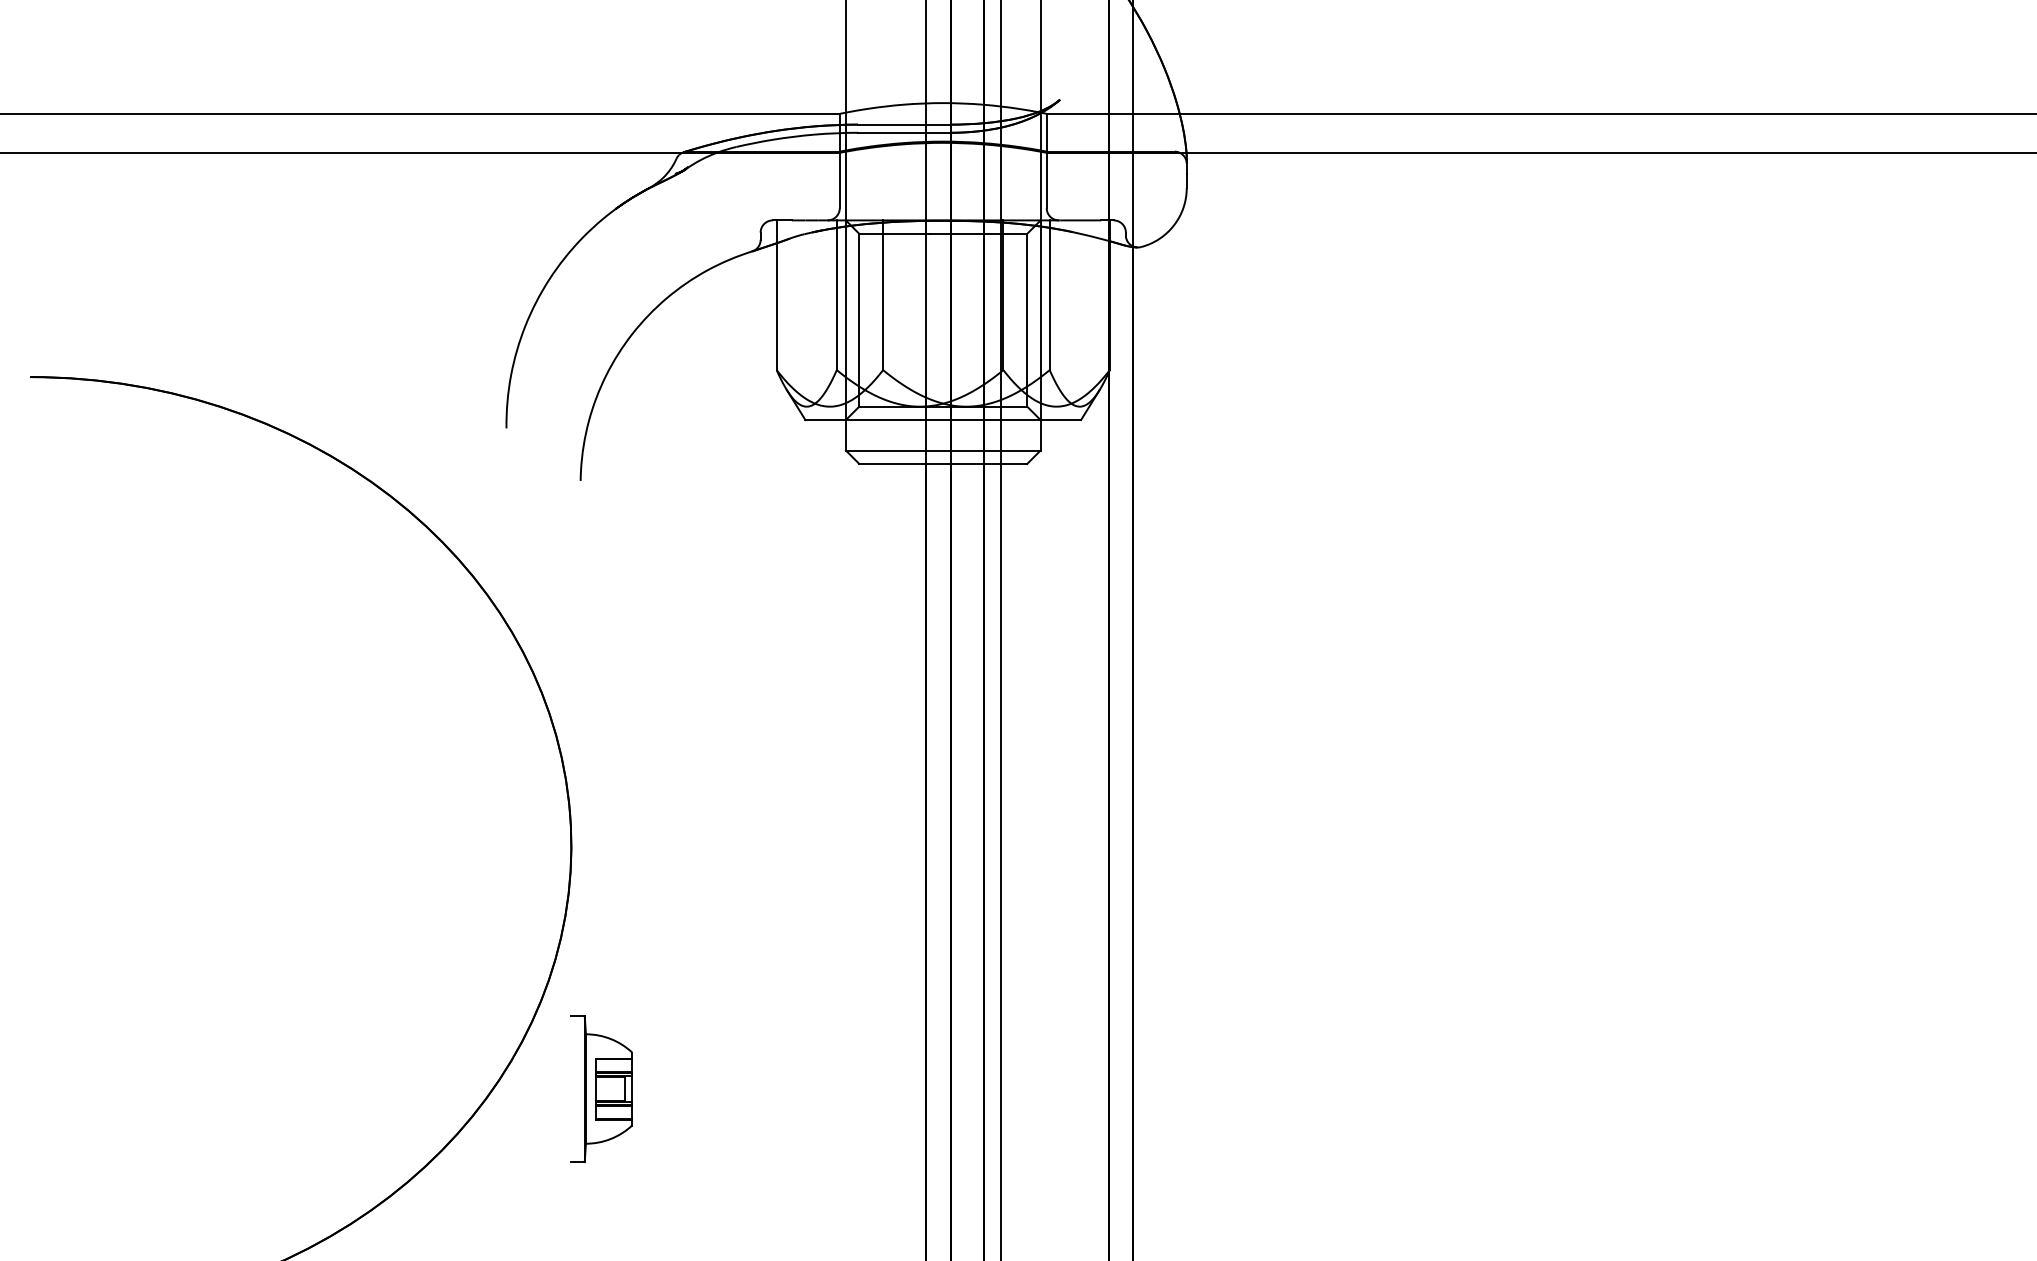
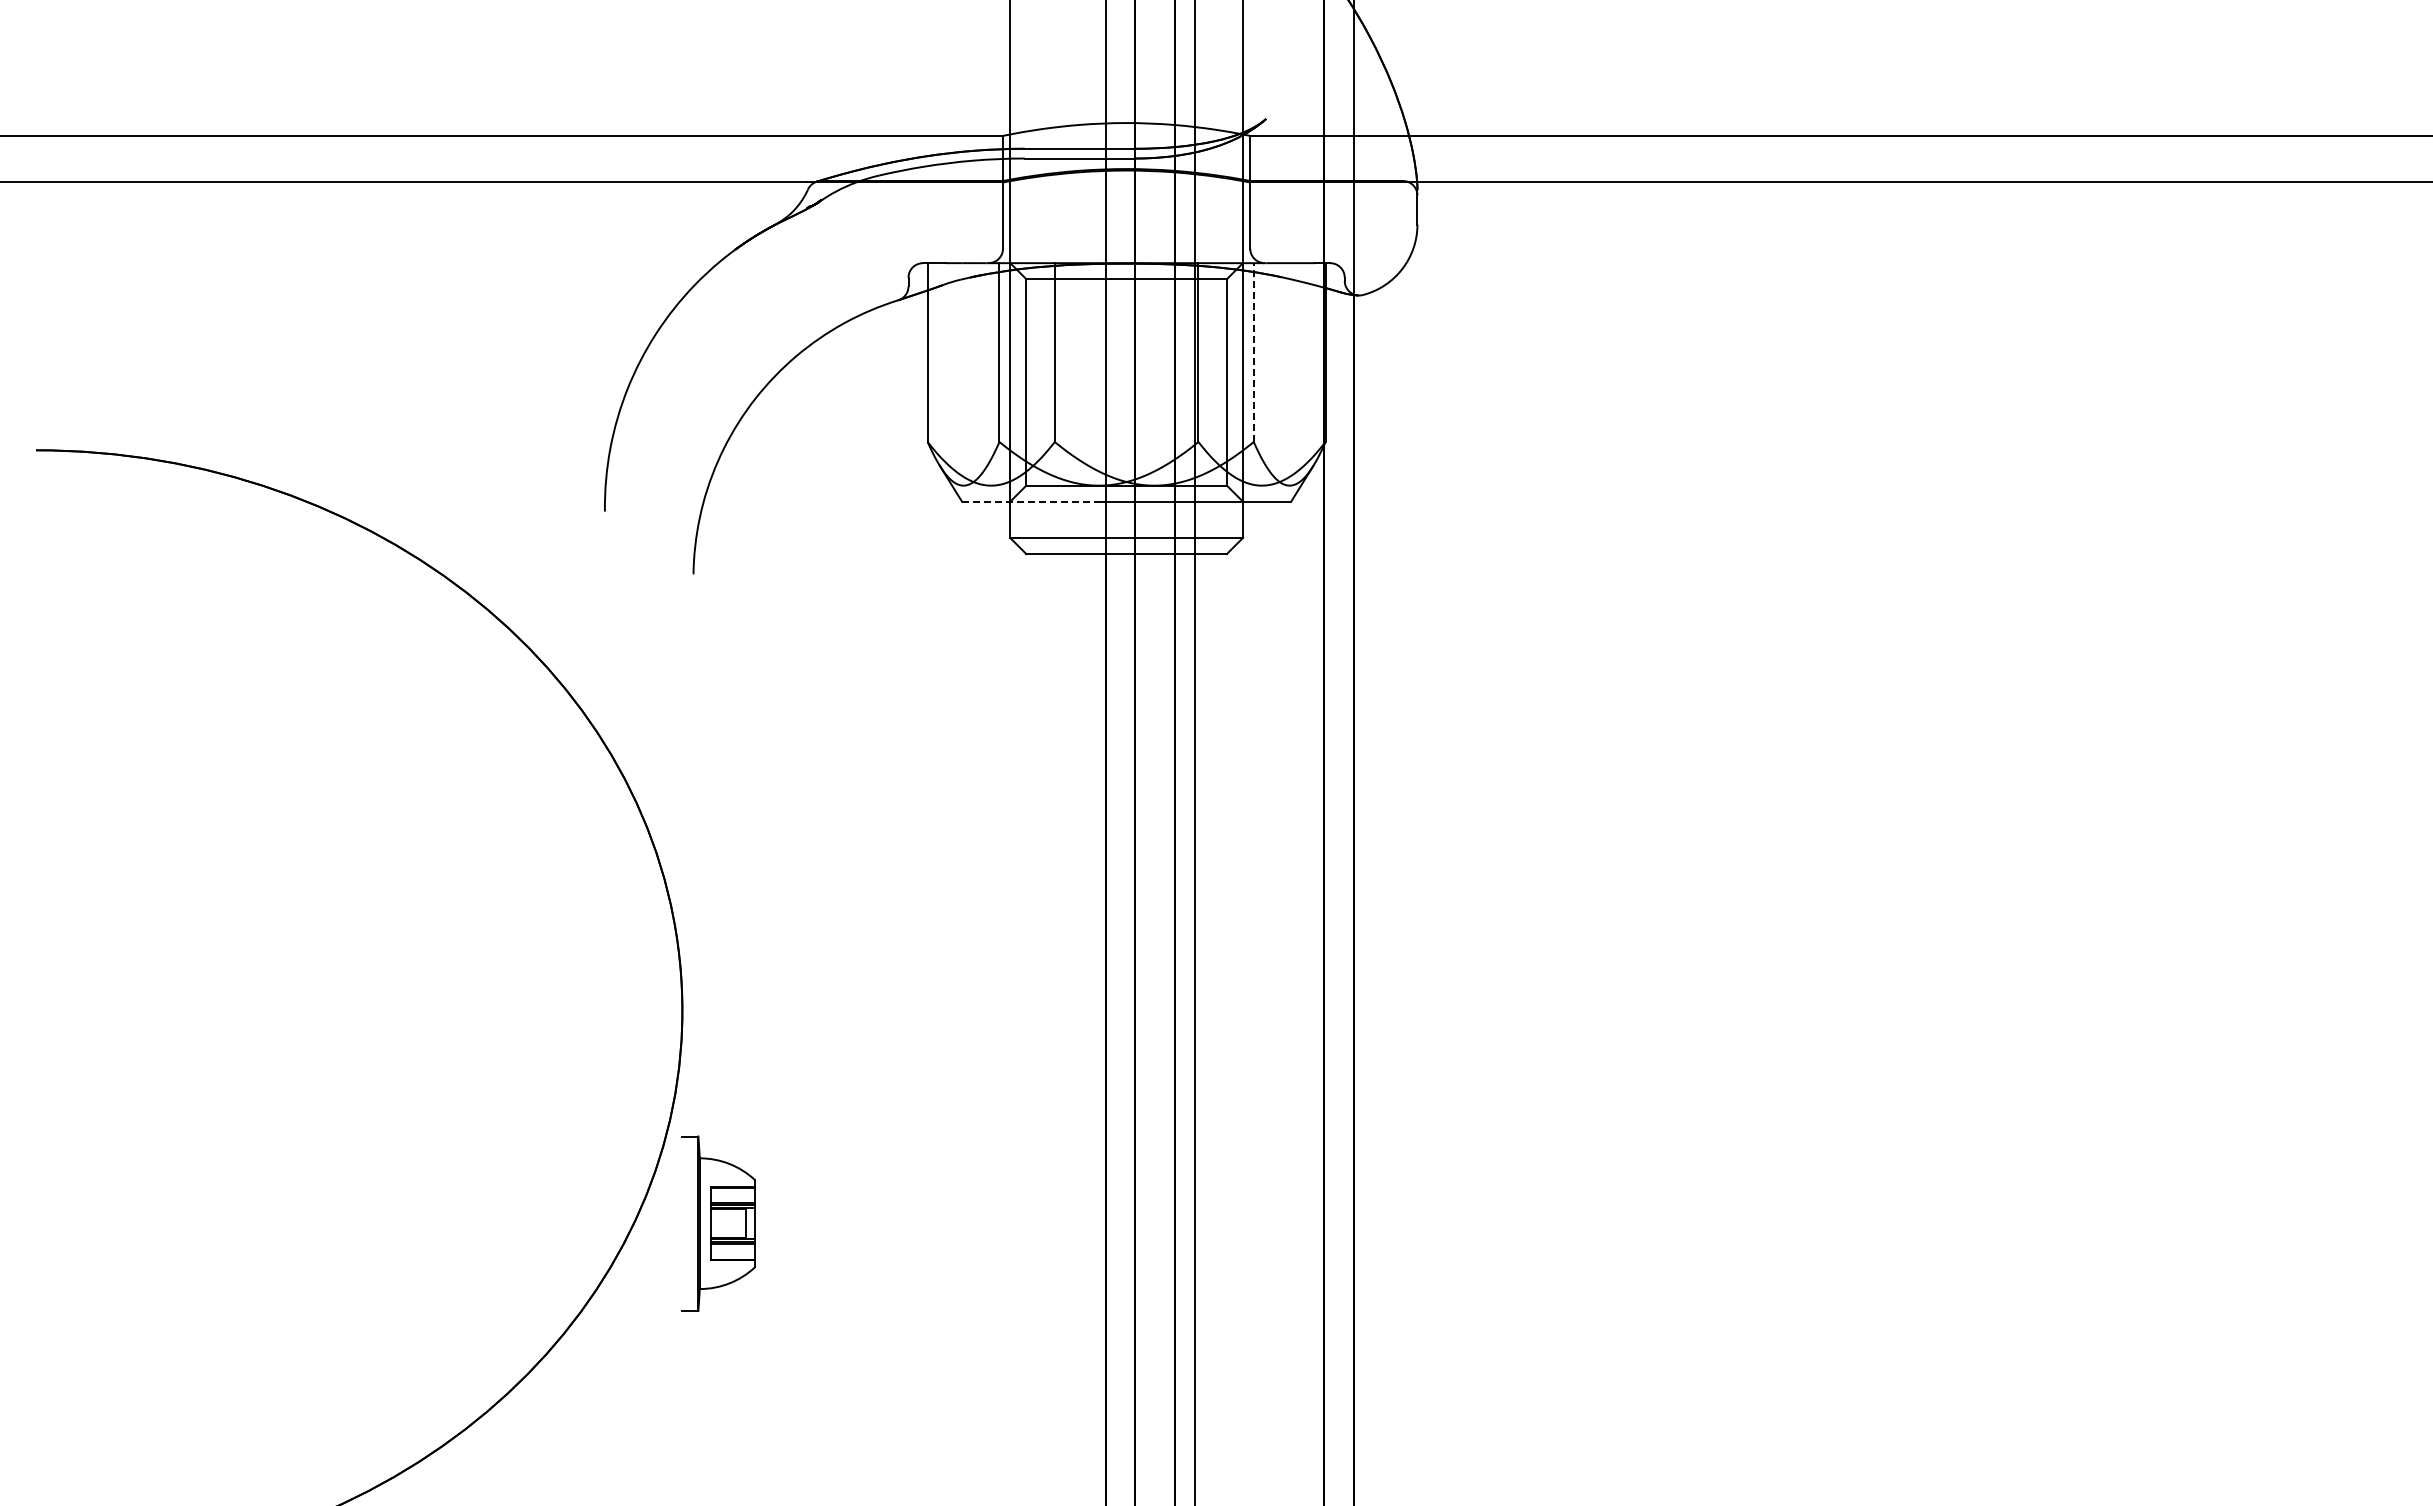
line: (1049, 295) -> (1253, 352), solid -> dashed
line: (862, 419) -> (1030, 501), solid -> dashed
part: (601, 1088) -> (718, 1223), moved

